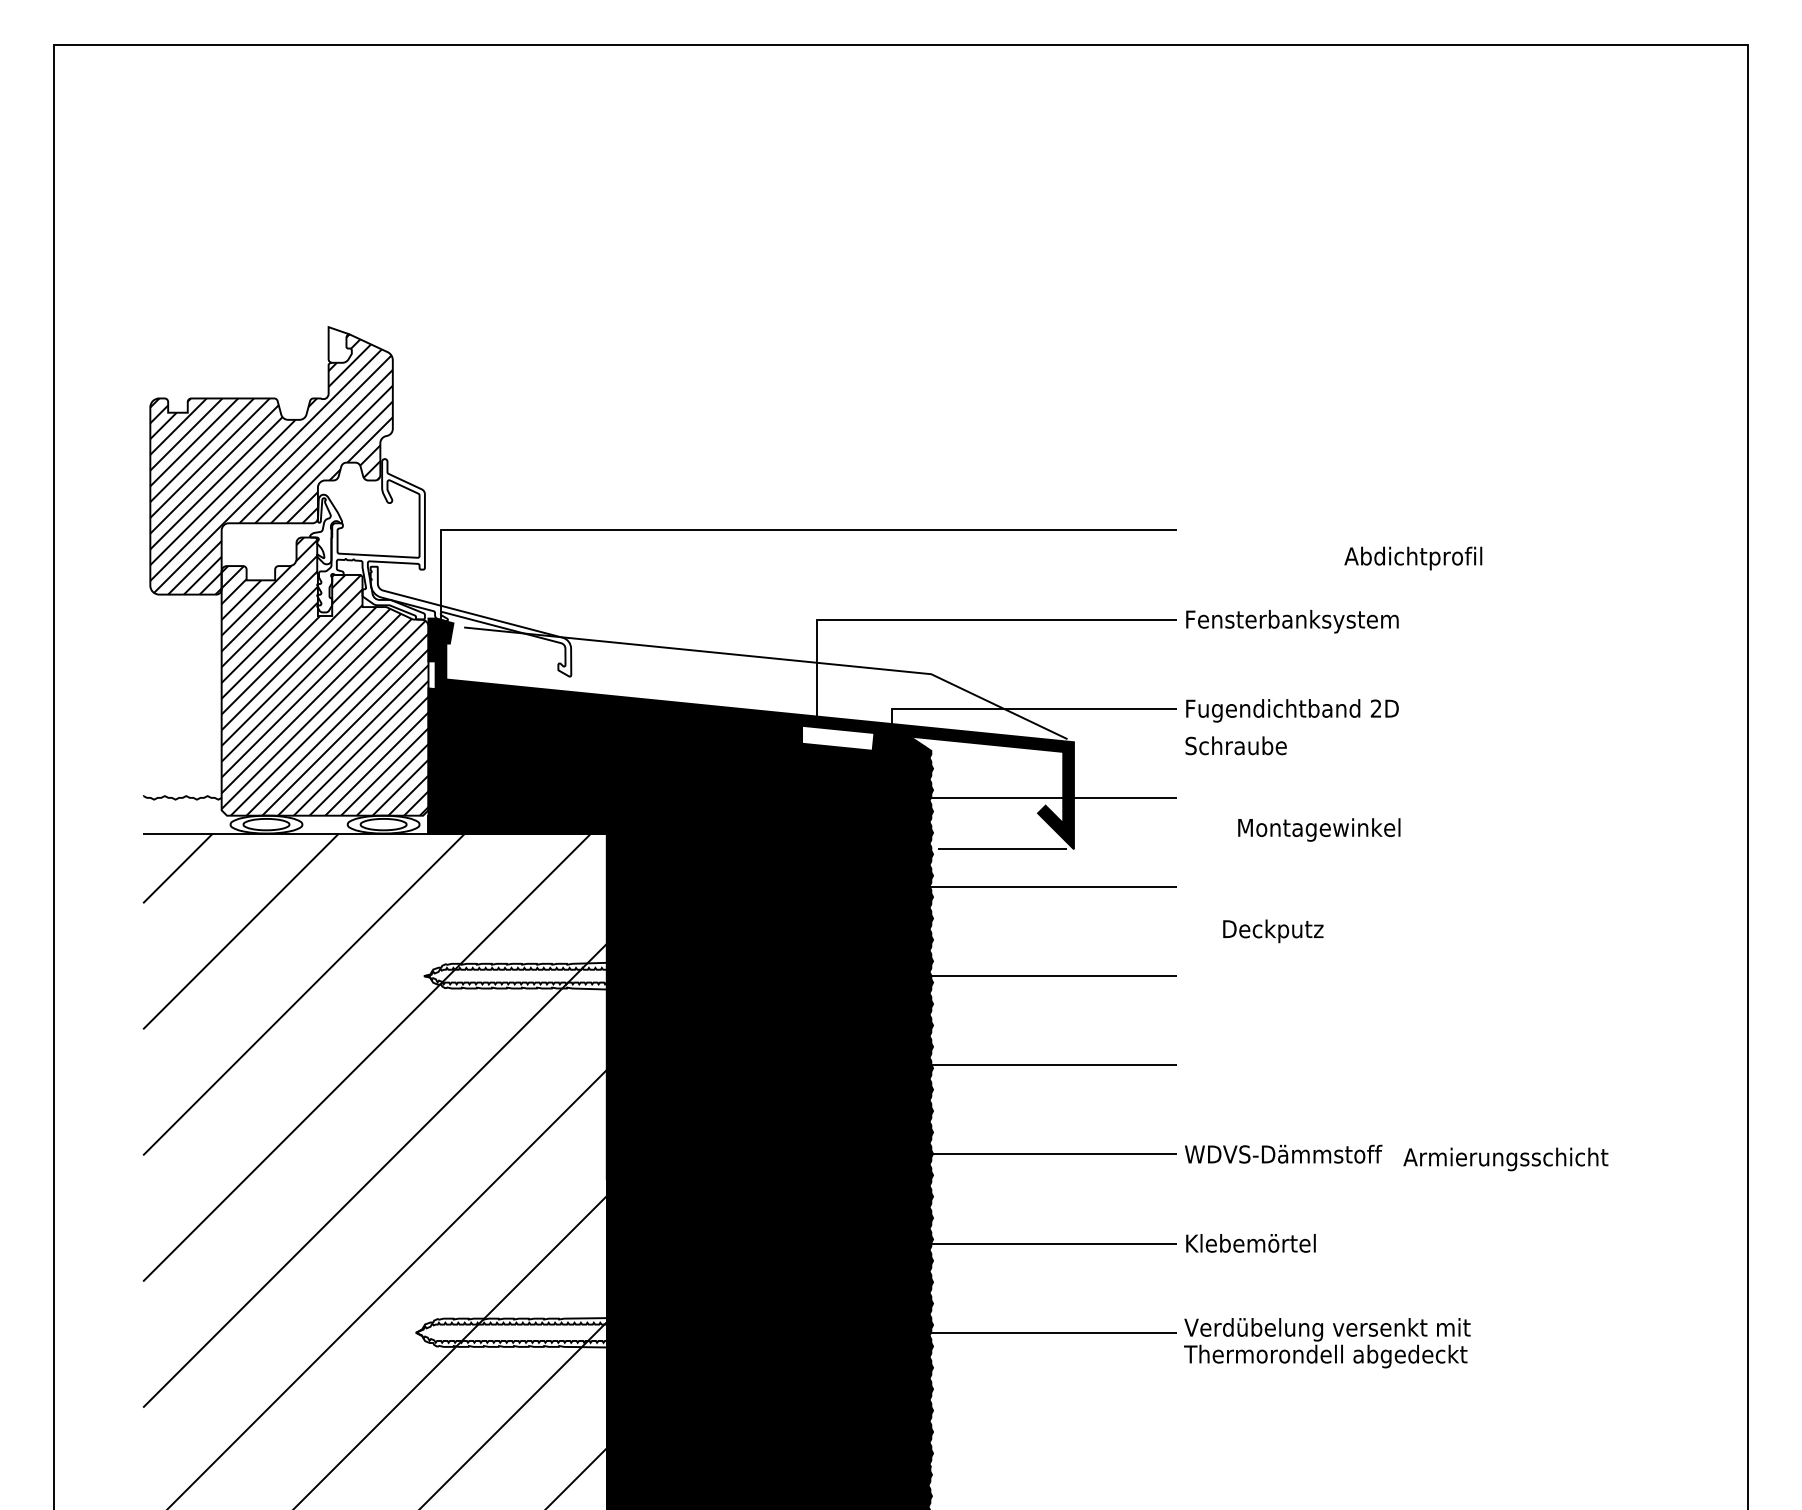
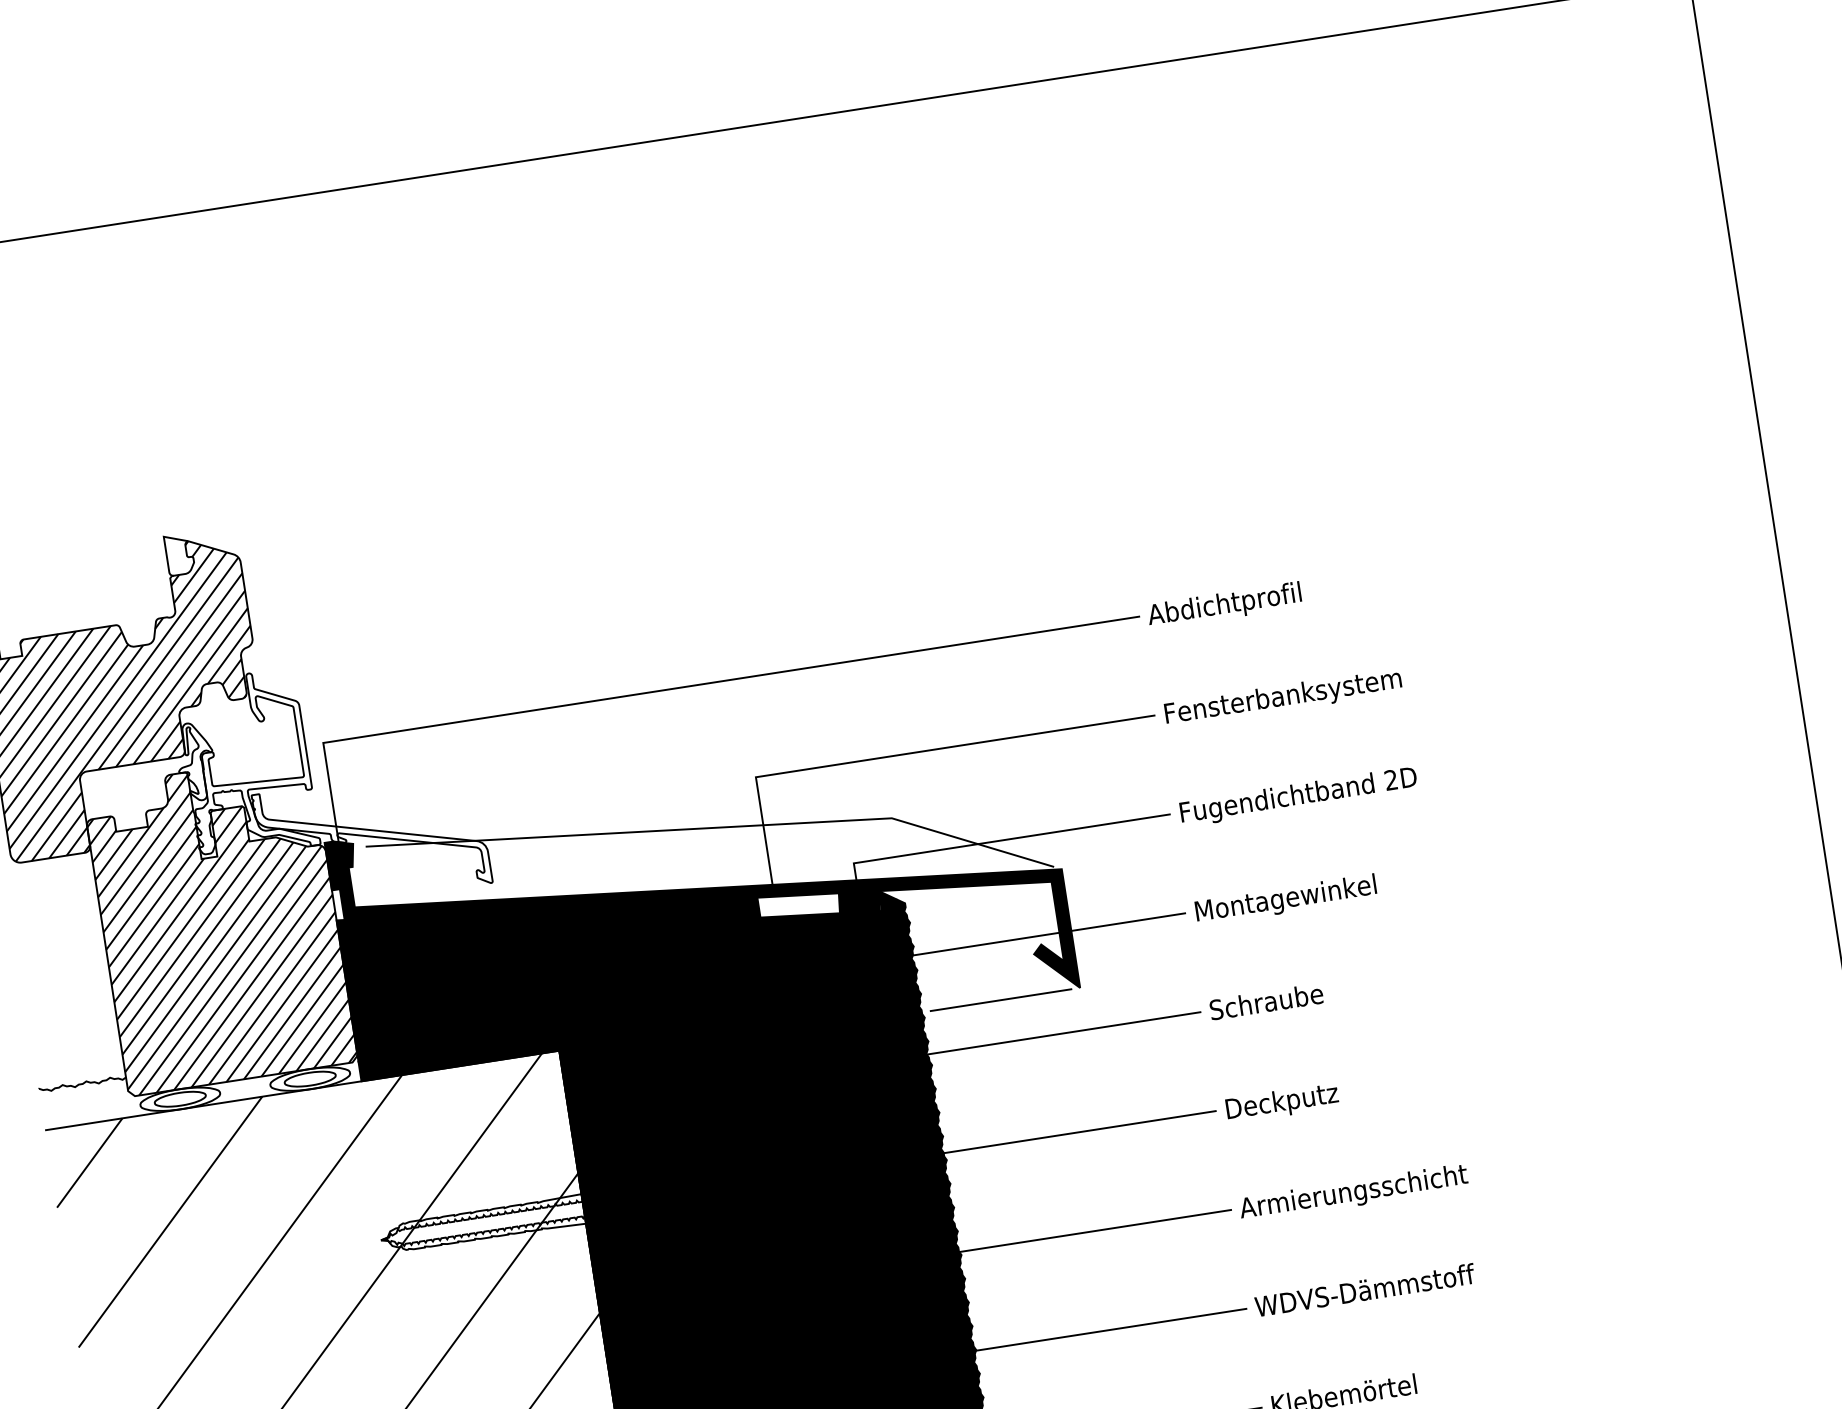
text: (1413, 558) -> (1224, 605), moved
text: (1235, 745) -> (1265, 1001), moved
text: (1319, 829) -> (1286, 899), moved
text: (1273, 931) -> (1282, 1103), moved
text: (1505, 1159) -> (1353, 1193), moved

